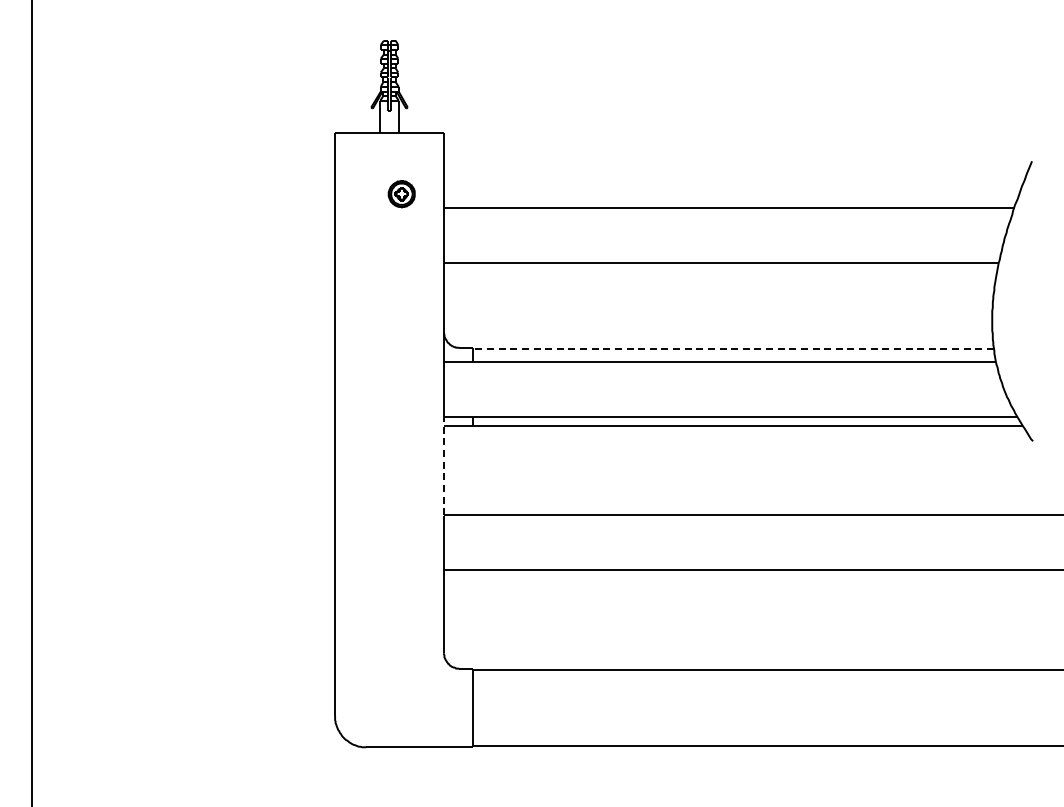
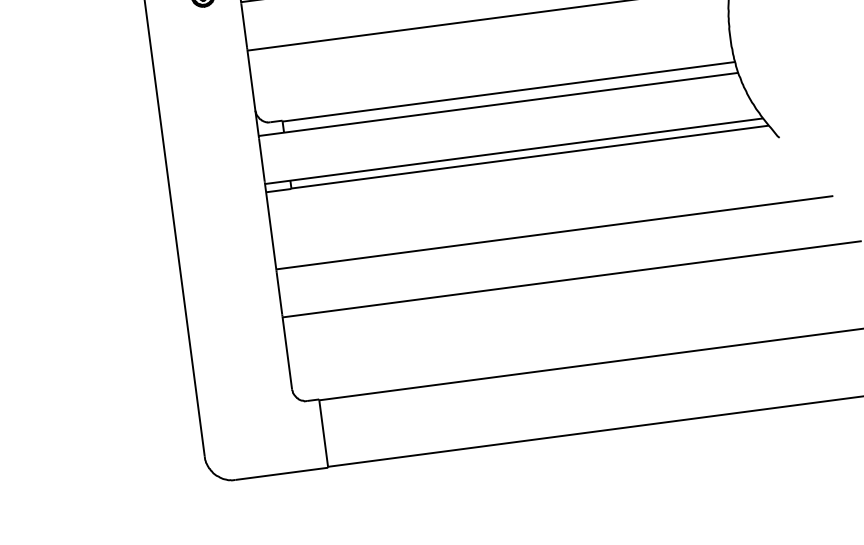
line: (732, 348) -> (507, 91), dashed -> solid
line: (443, 466) -> (270, 227), dashed -> solid

